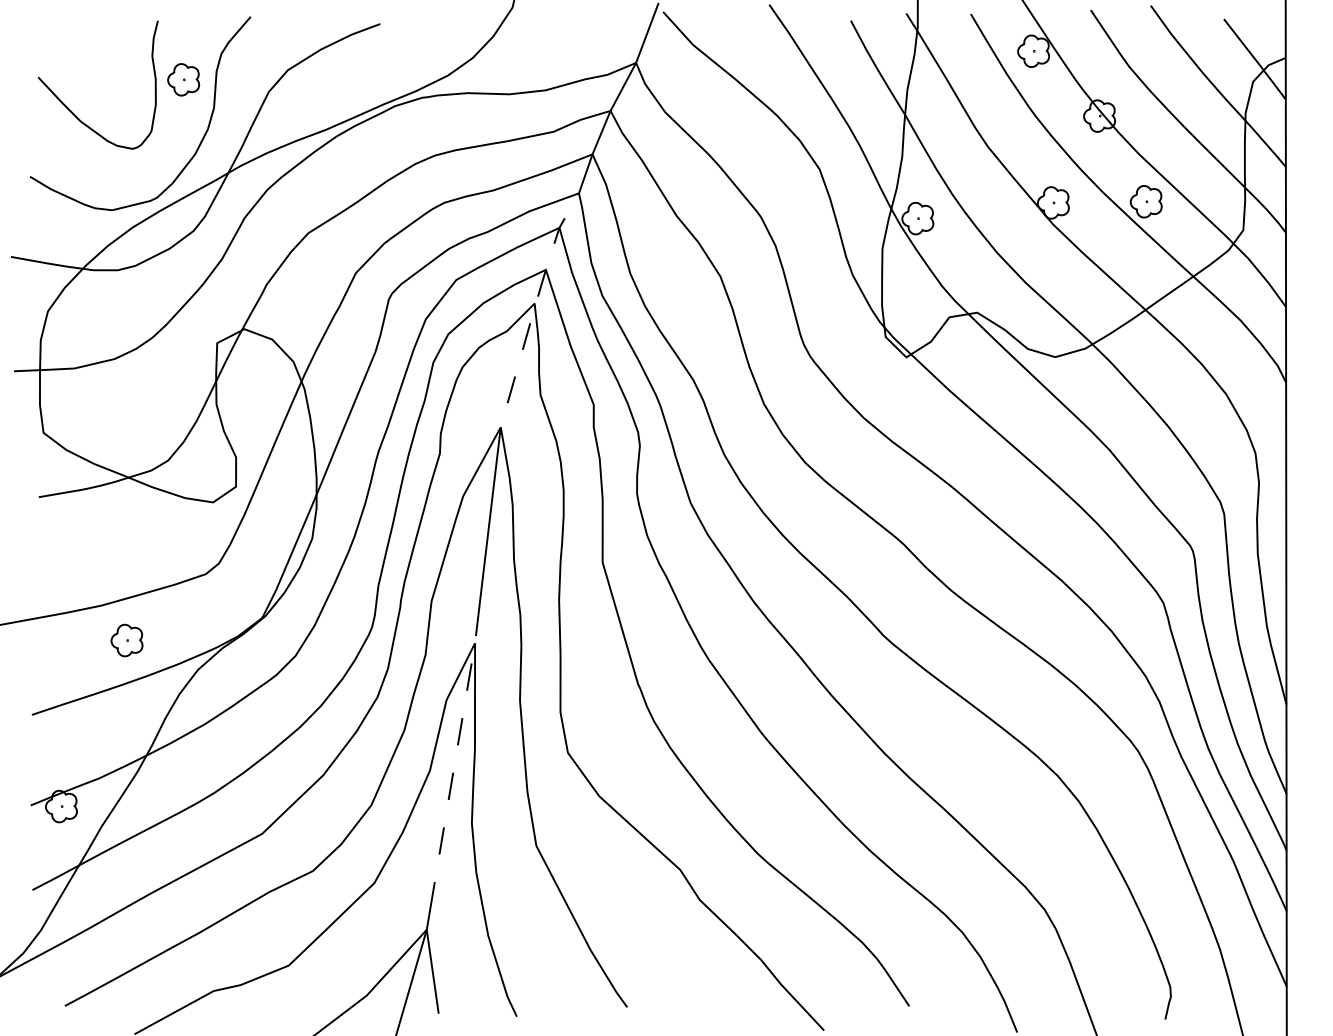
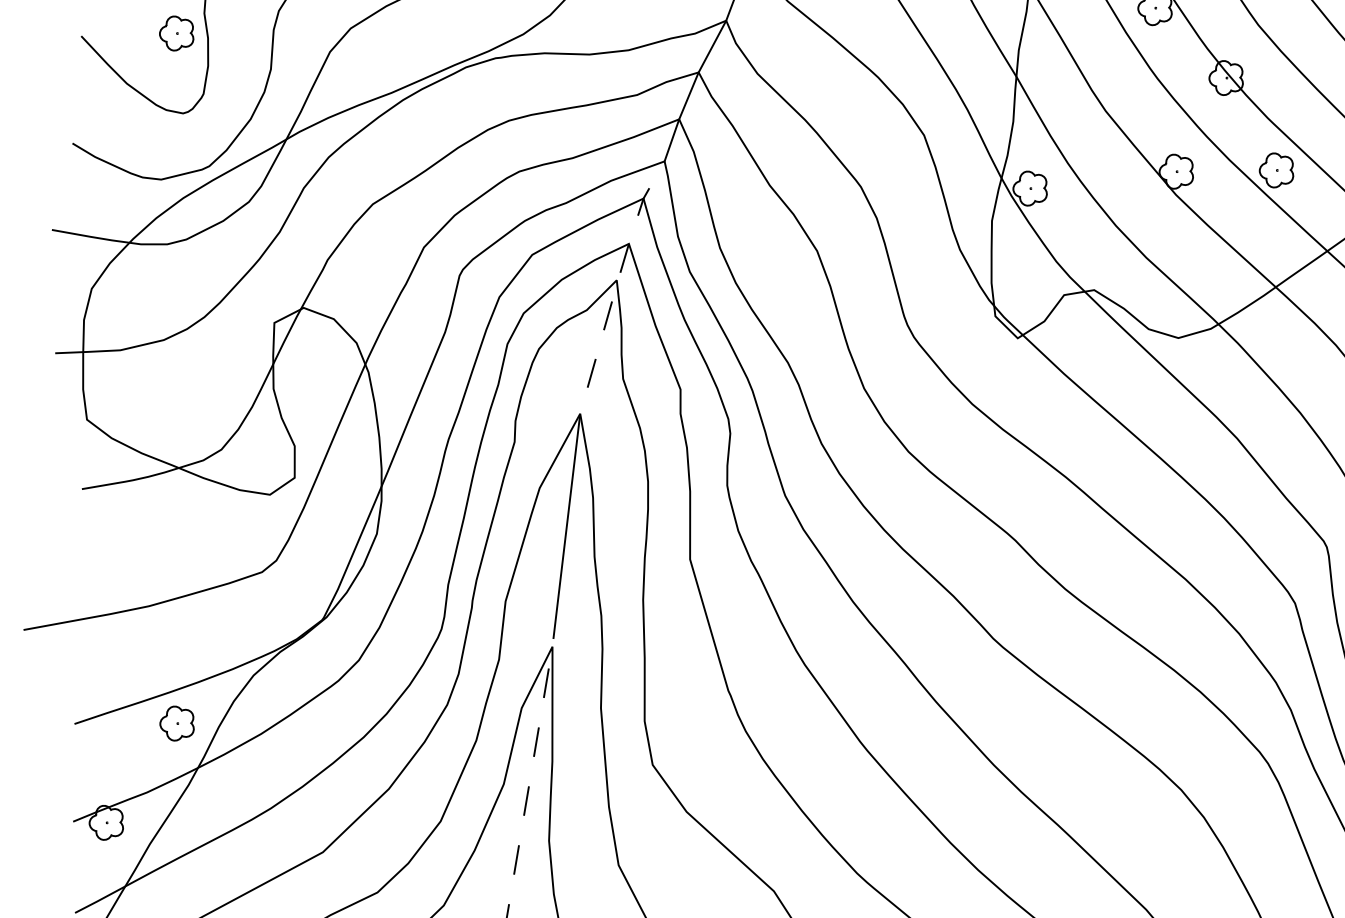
part: (183, 79) -> (176, 33), moved
part: (126, 640) -> (176, 723), moved

